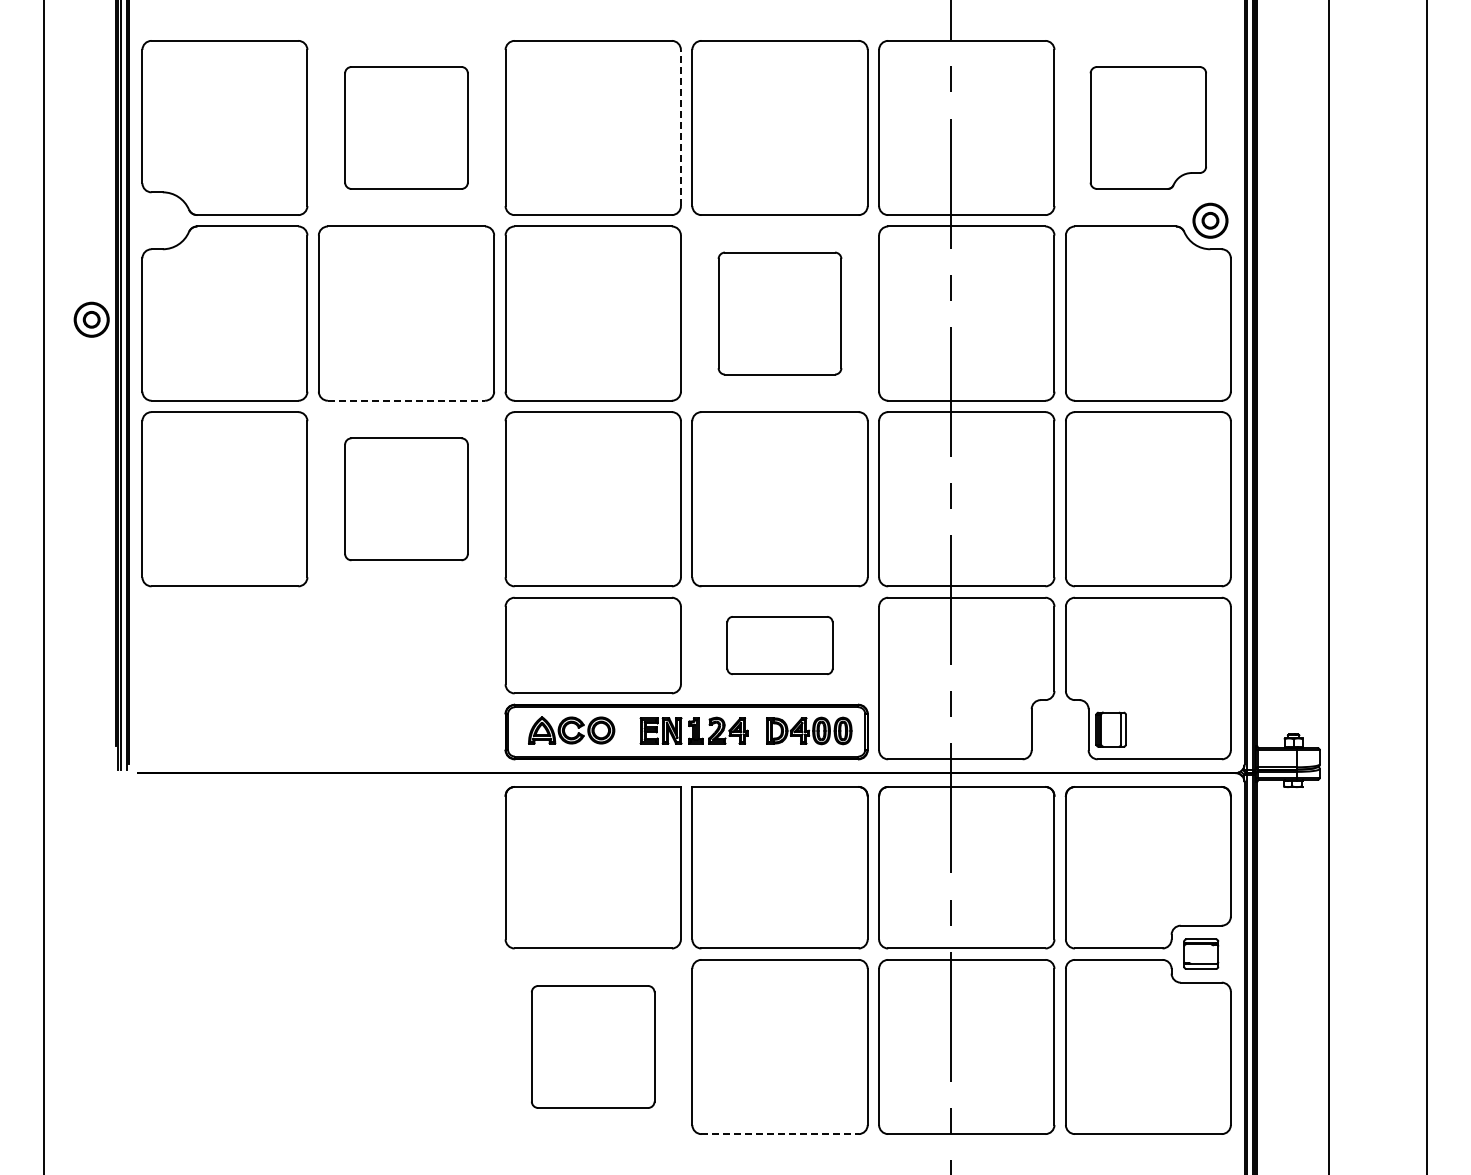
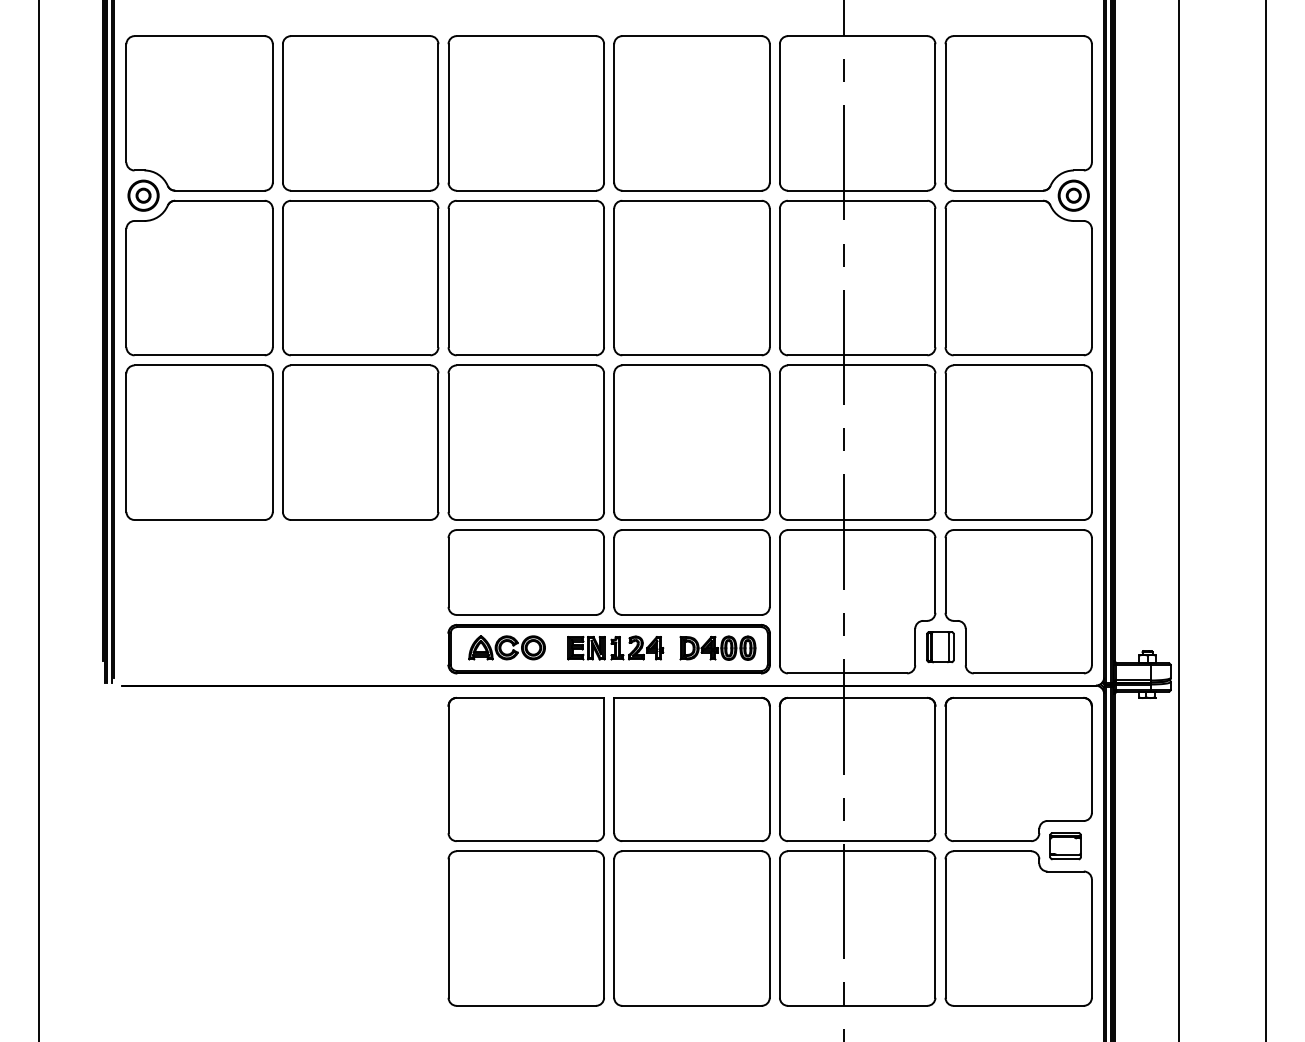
part: (406, 127) -> (360, 112), size x1.43
line: (680, 127) -> (603, 112), dashed -> solid
part: (1148, 127) -> (1018, 112), size x1.43
part: (779, 313) -> (691, 277), size x1.43
part: (91, 319) -> (143, 195), moved
line: (406, 400) -> (360, 355), dashed -> solid
part: (406, 499) -> (360, 442), size x1.43
part: (779, 645) -> (691, 572), size x1.67
part: (1110, 729) -> (939, 646), moved
part: (592, 1046) -> (525, 928), size x1.43
line: (780, 1134) -> (692, 1006), dashed -> solid

